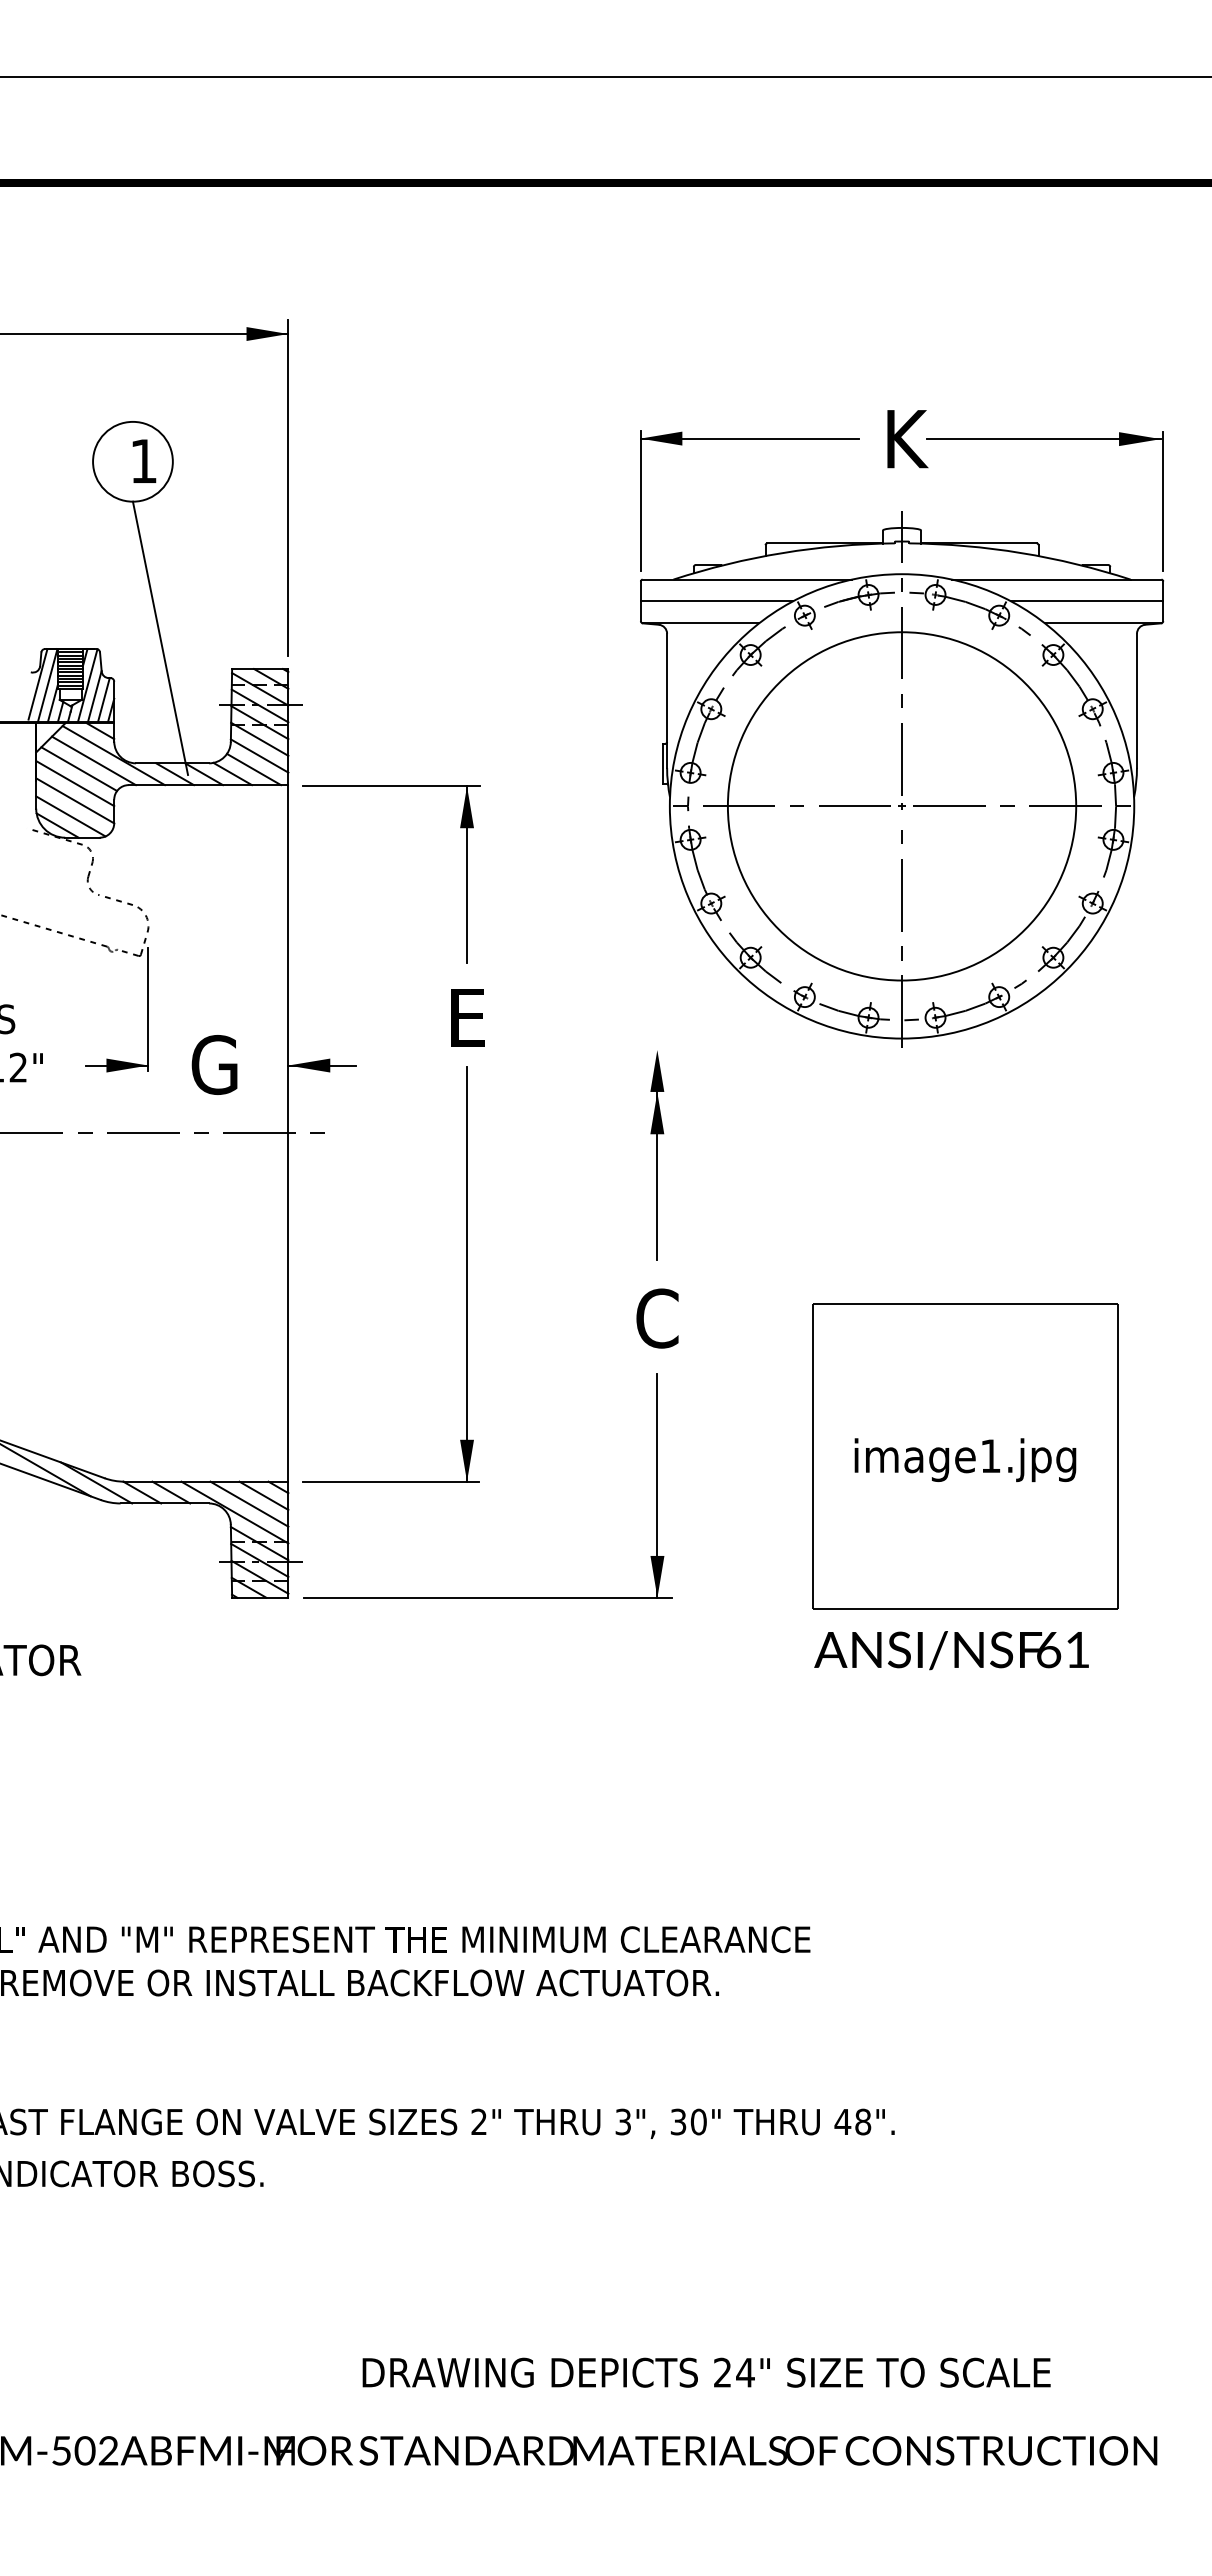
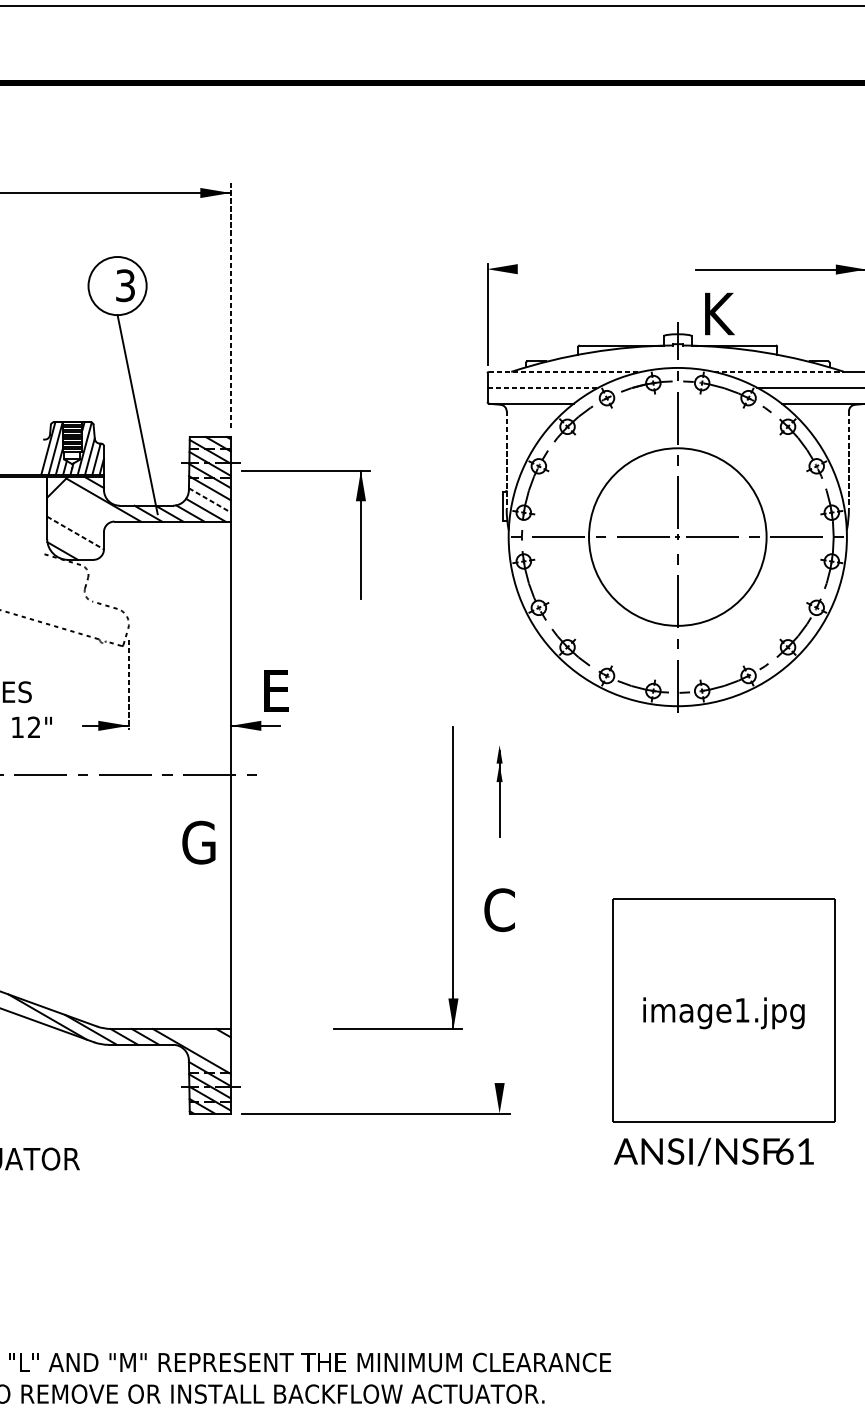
line: (749, 438) -> (566, 269), removed
text: (907, 439) -> (719, 314), moved
text: (143, 460) -> (125, 285), 1 -> 3
line: (288, 487) -> (230, 304), solid -> dashed
line: (747, 579) -> (565, 371), solid -> dashed
line: (1041, 579) -> (779, 371), solid -> dashed
line: (717, 601) -> (543, 387), solid -> dashed
line: (667, 701) -> (506, 460), solid -> dashed
line: (1136, 701) -> (848, 460), solid -> dashed
line: (260, 756) -> (210, 500), solid -> dashed
line: (93, 760) -> (88, 503), removed
line: (79, 769) -> (78, 510), removed
line: (75, 783) -> (75, 520), removed
line: (75, 801) -> (75, 533), solid -> dashed
circle: (901, 806) -> (677, 537), size x0.7
line: (70, 816) -> (72, 544), removed
part: (466, 874) -> (360, 534), moved
line: (148, 1009) -> (128, 685), solid -> dashed
text: (467, 1017) -> (276, 690), moved
text: (214, 1064) -> (198, 842), moved
part: (657, 1155) -> (499, 791), size x0.6
part: (466, 1274) -> (453, 878), moved
line: (657, 1485) -> (499, 1031), removed
line: (263, 1495) -> (212, 1039), removed
line: (249, 1503) -> (202, 1044), removed

